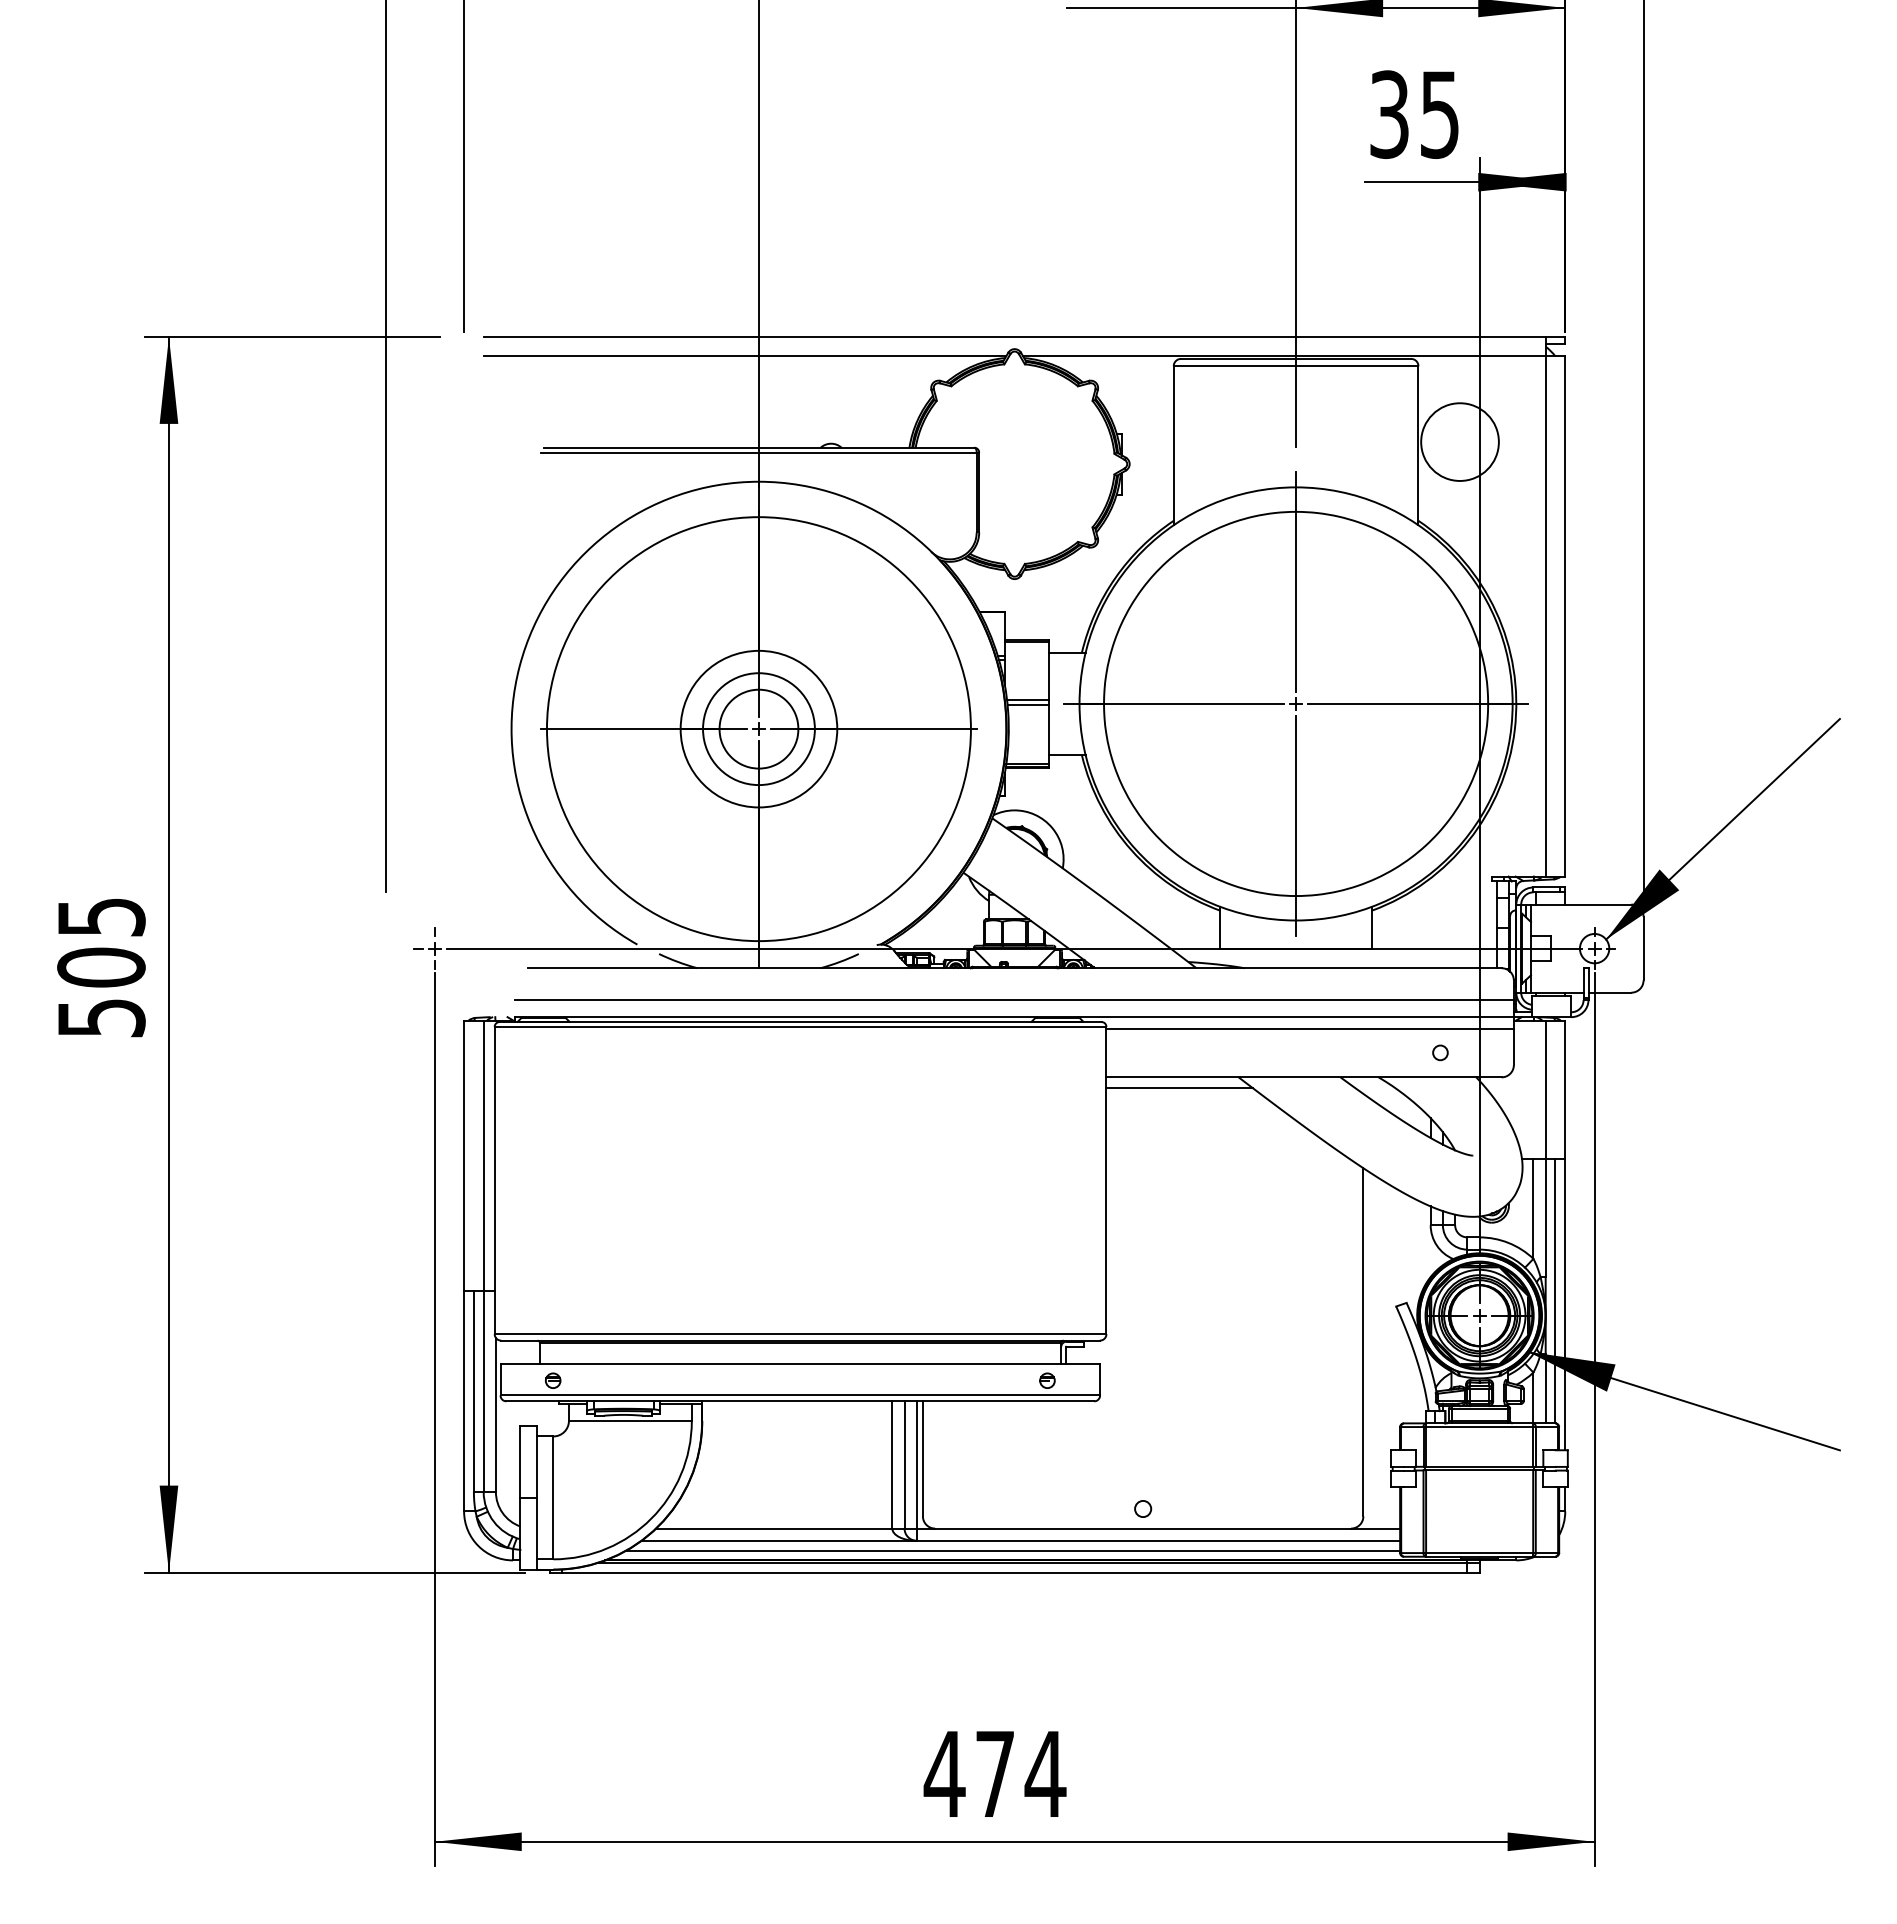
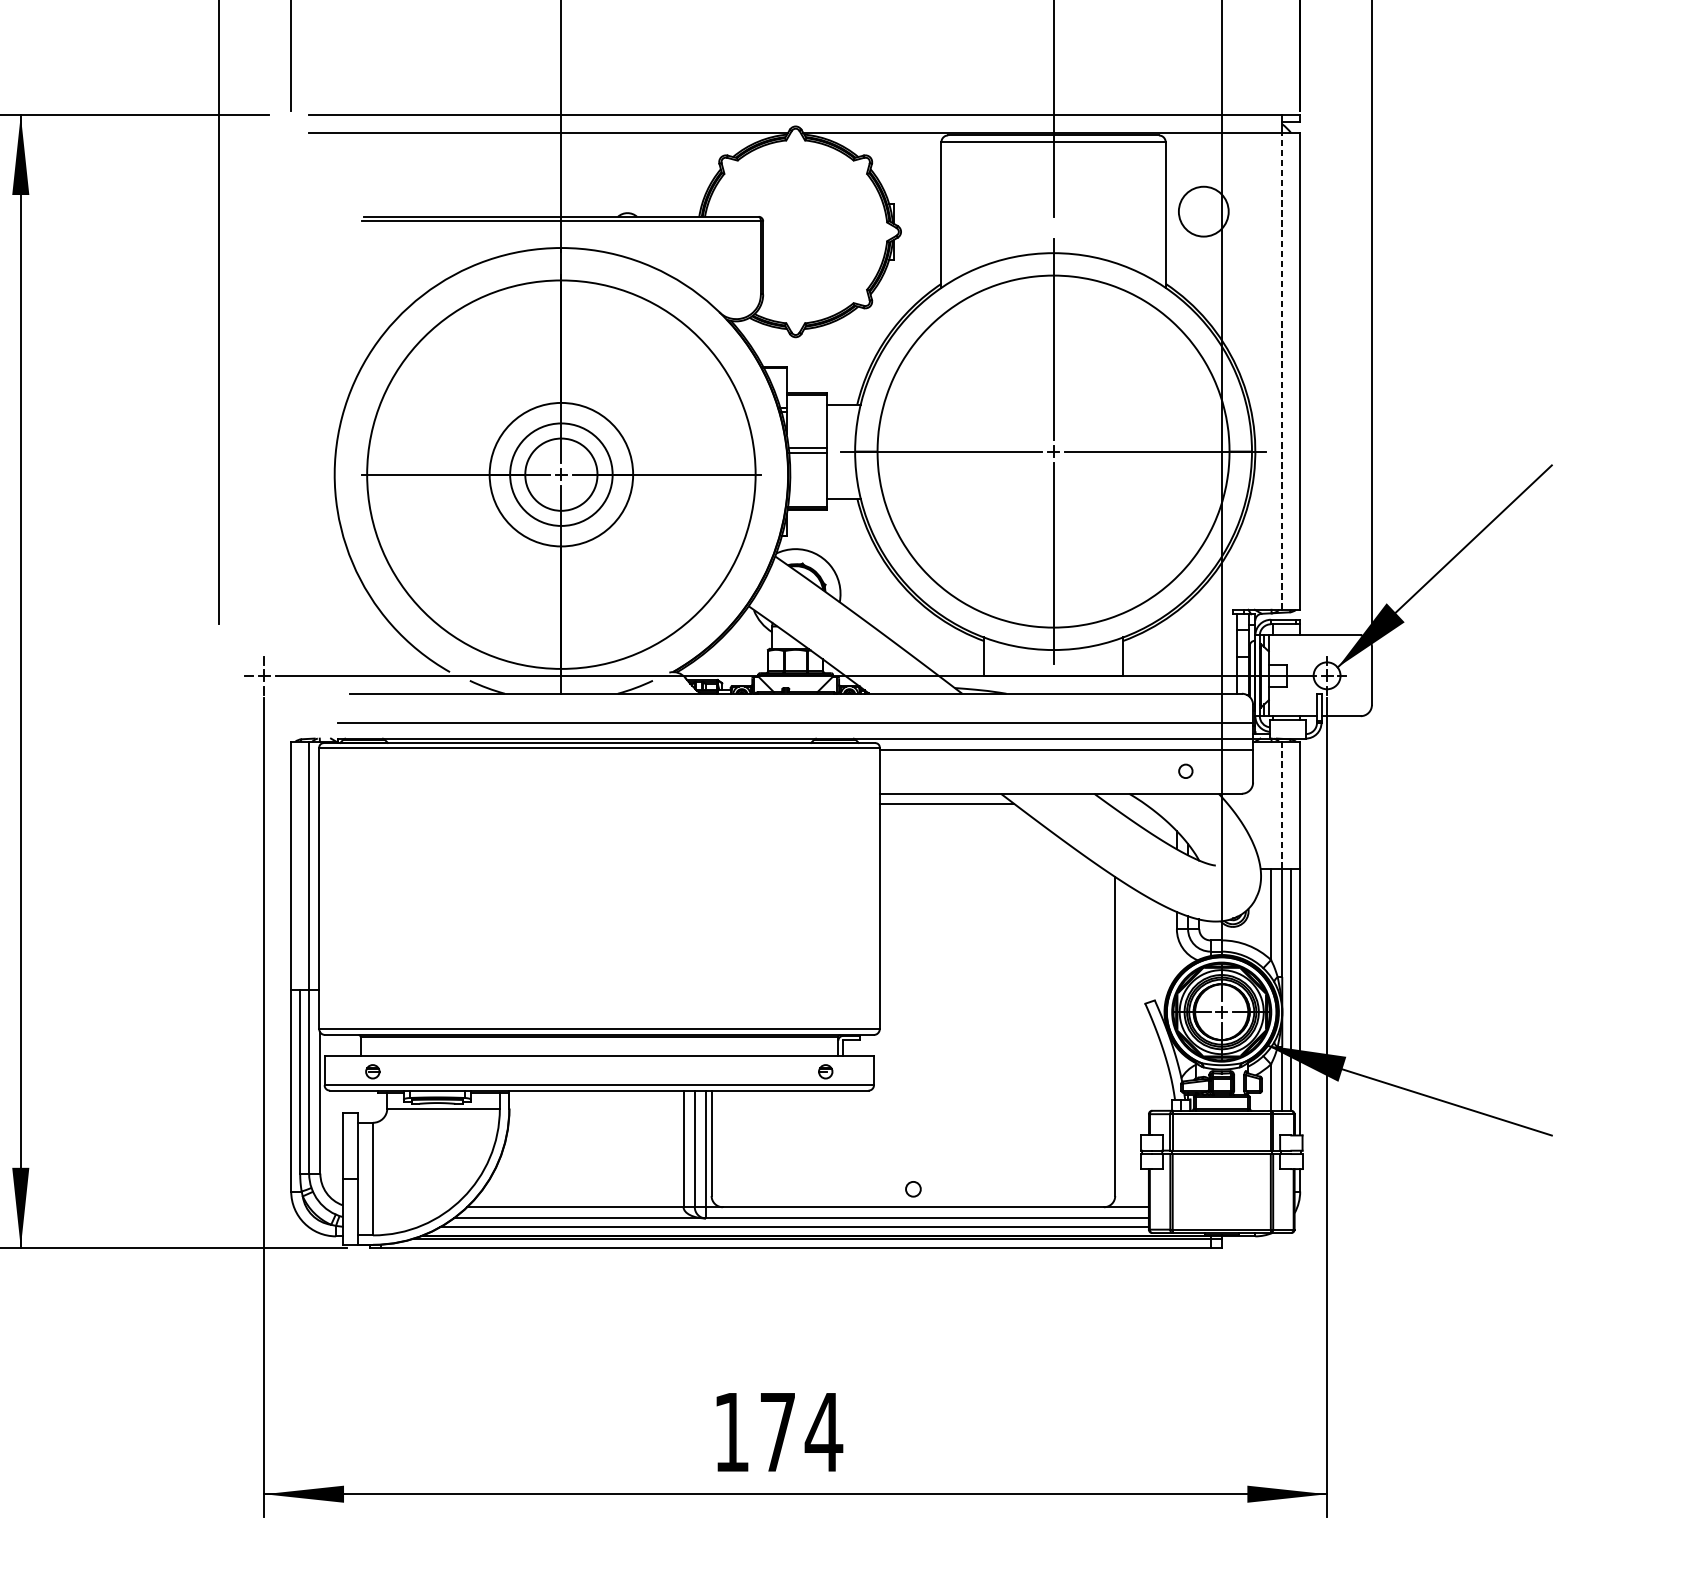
circle: (1459, 441) -> (1203, 211), size x0.7
line: (1545, 616) -> (1282, 371), solid -> dashed
line: (1545, 1089) -> (1282, 804), solid -> dashed
text: (944, 1773) -> (731, 1431), 474 -> 174

